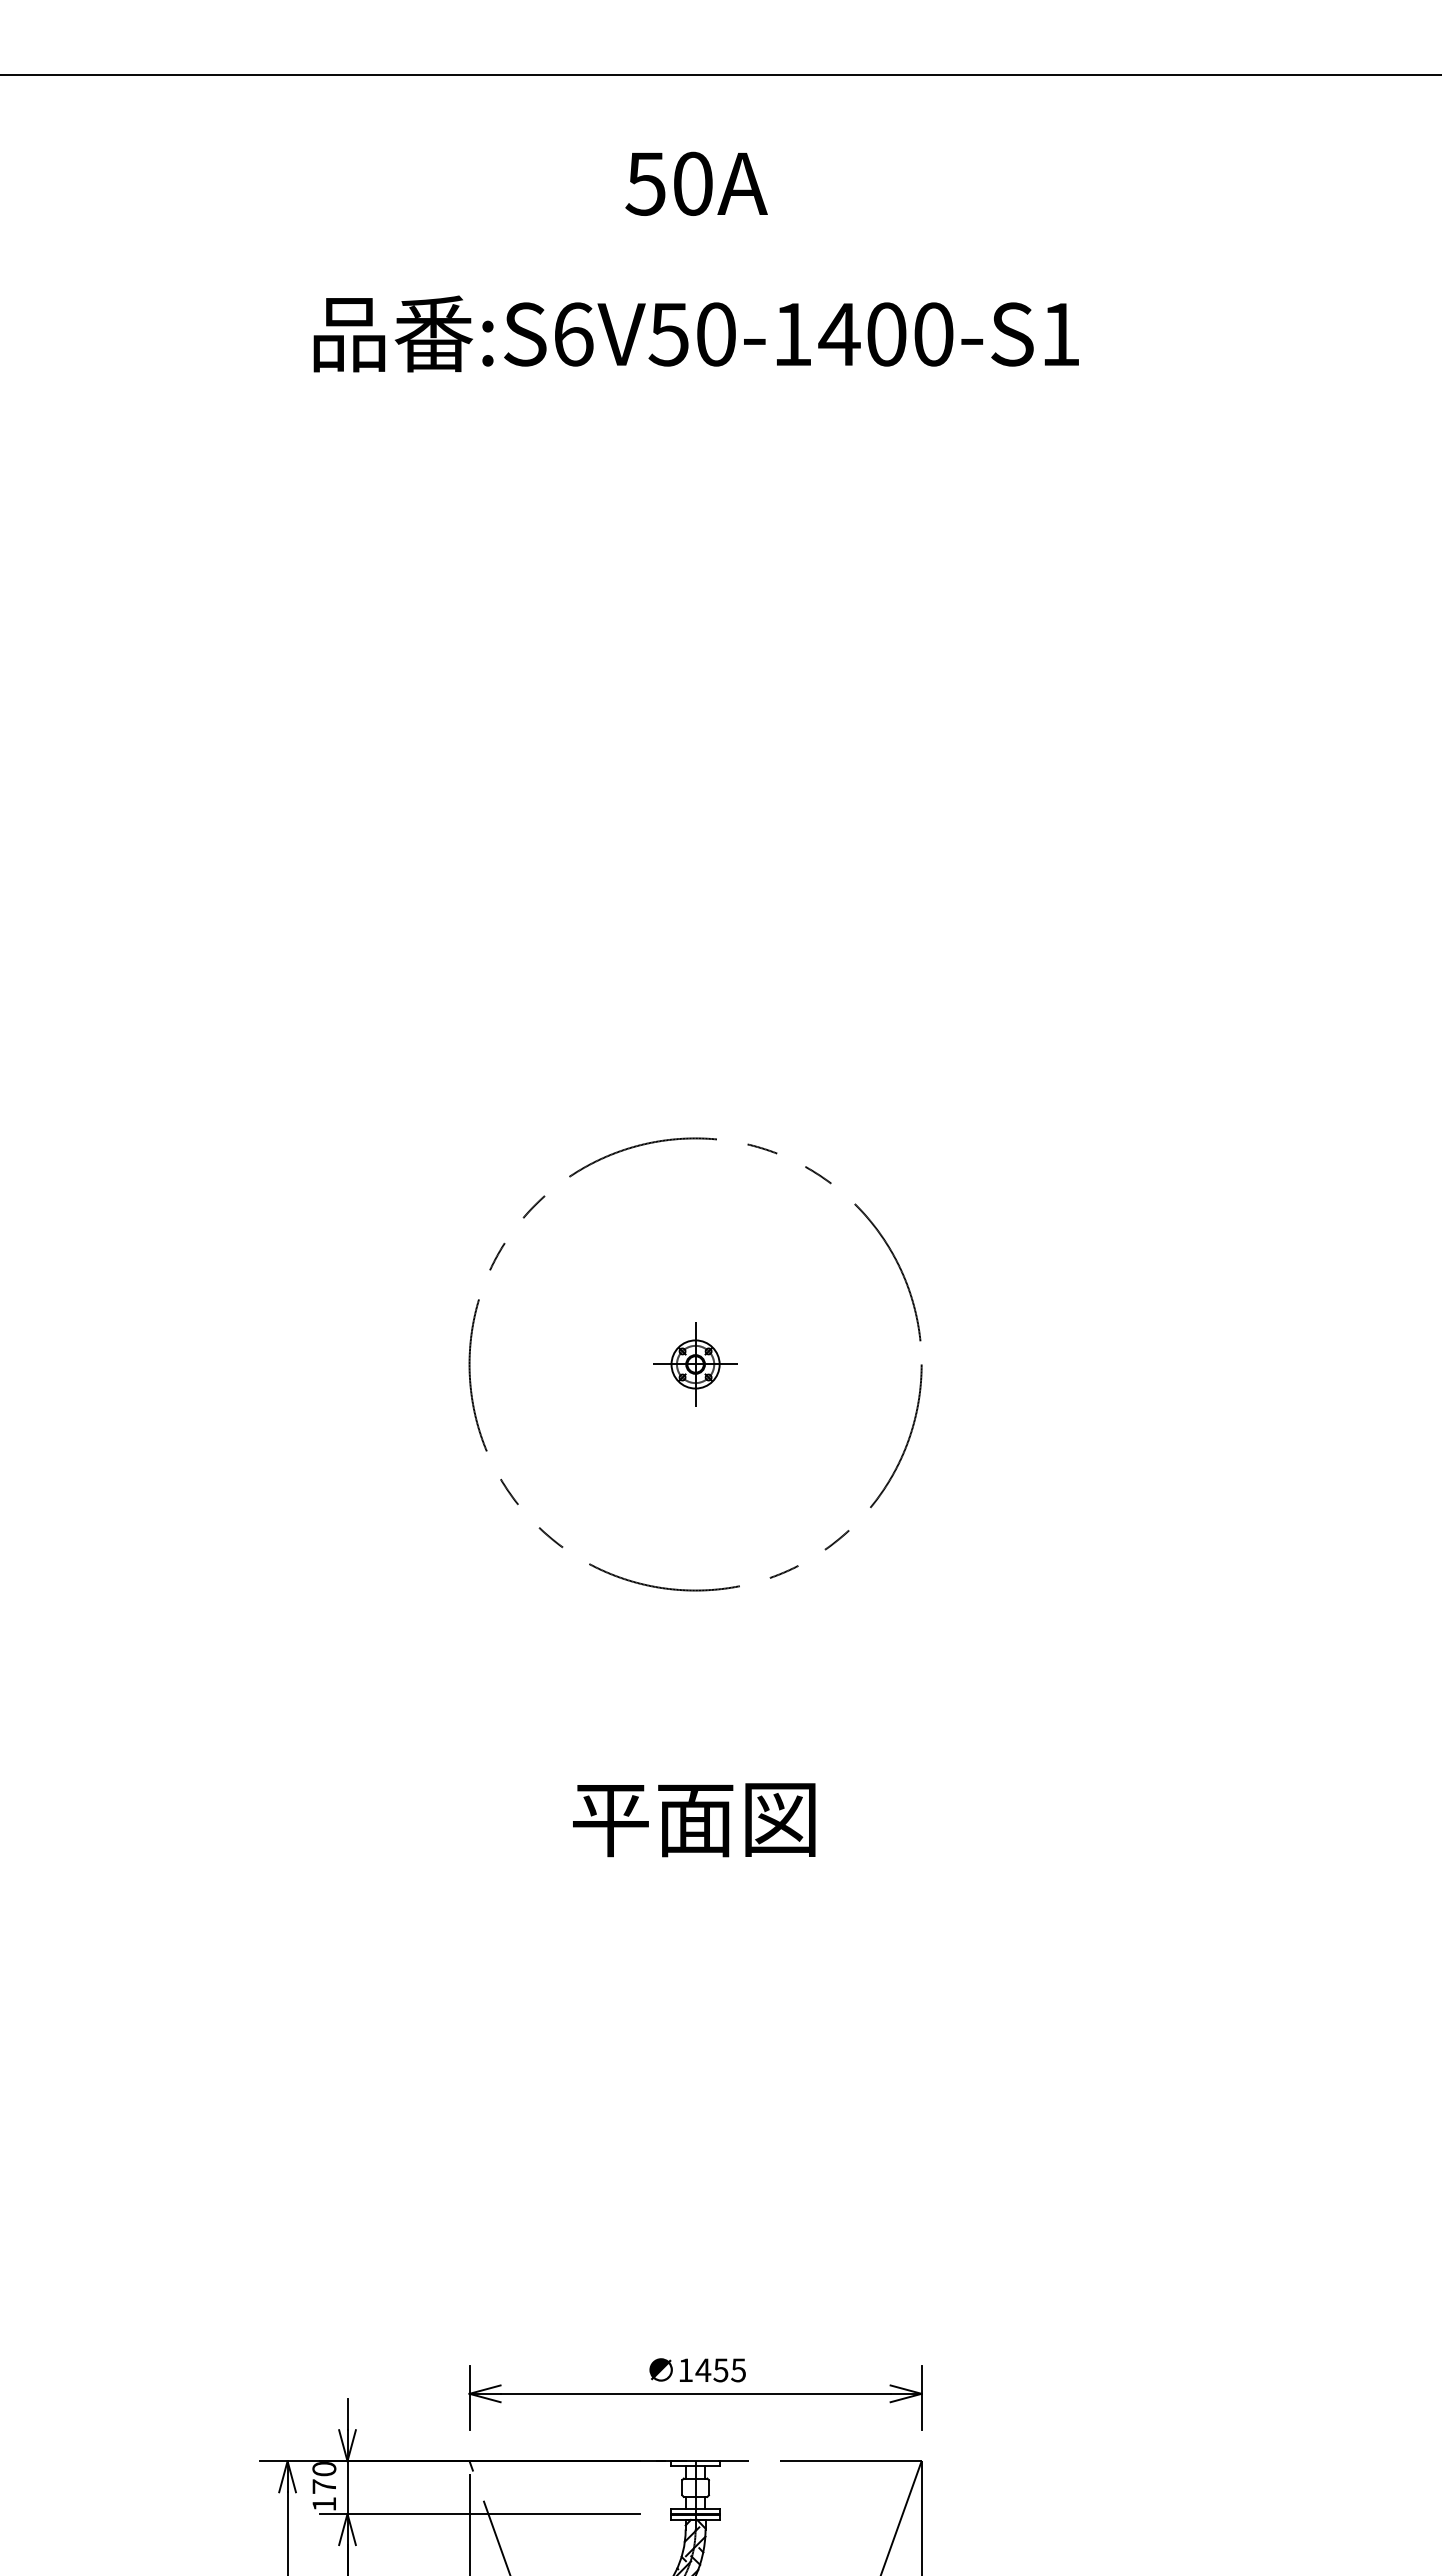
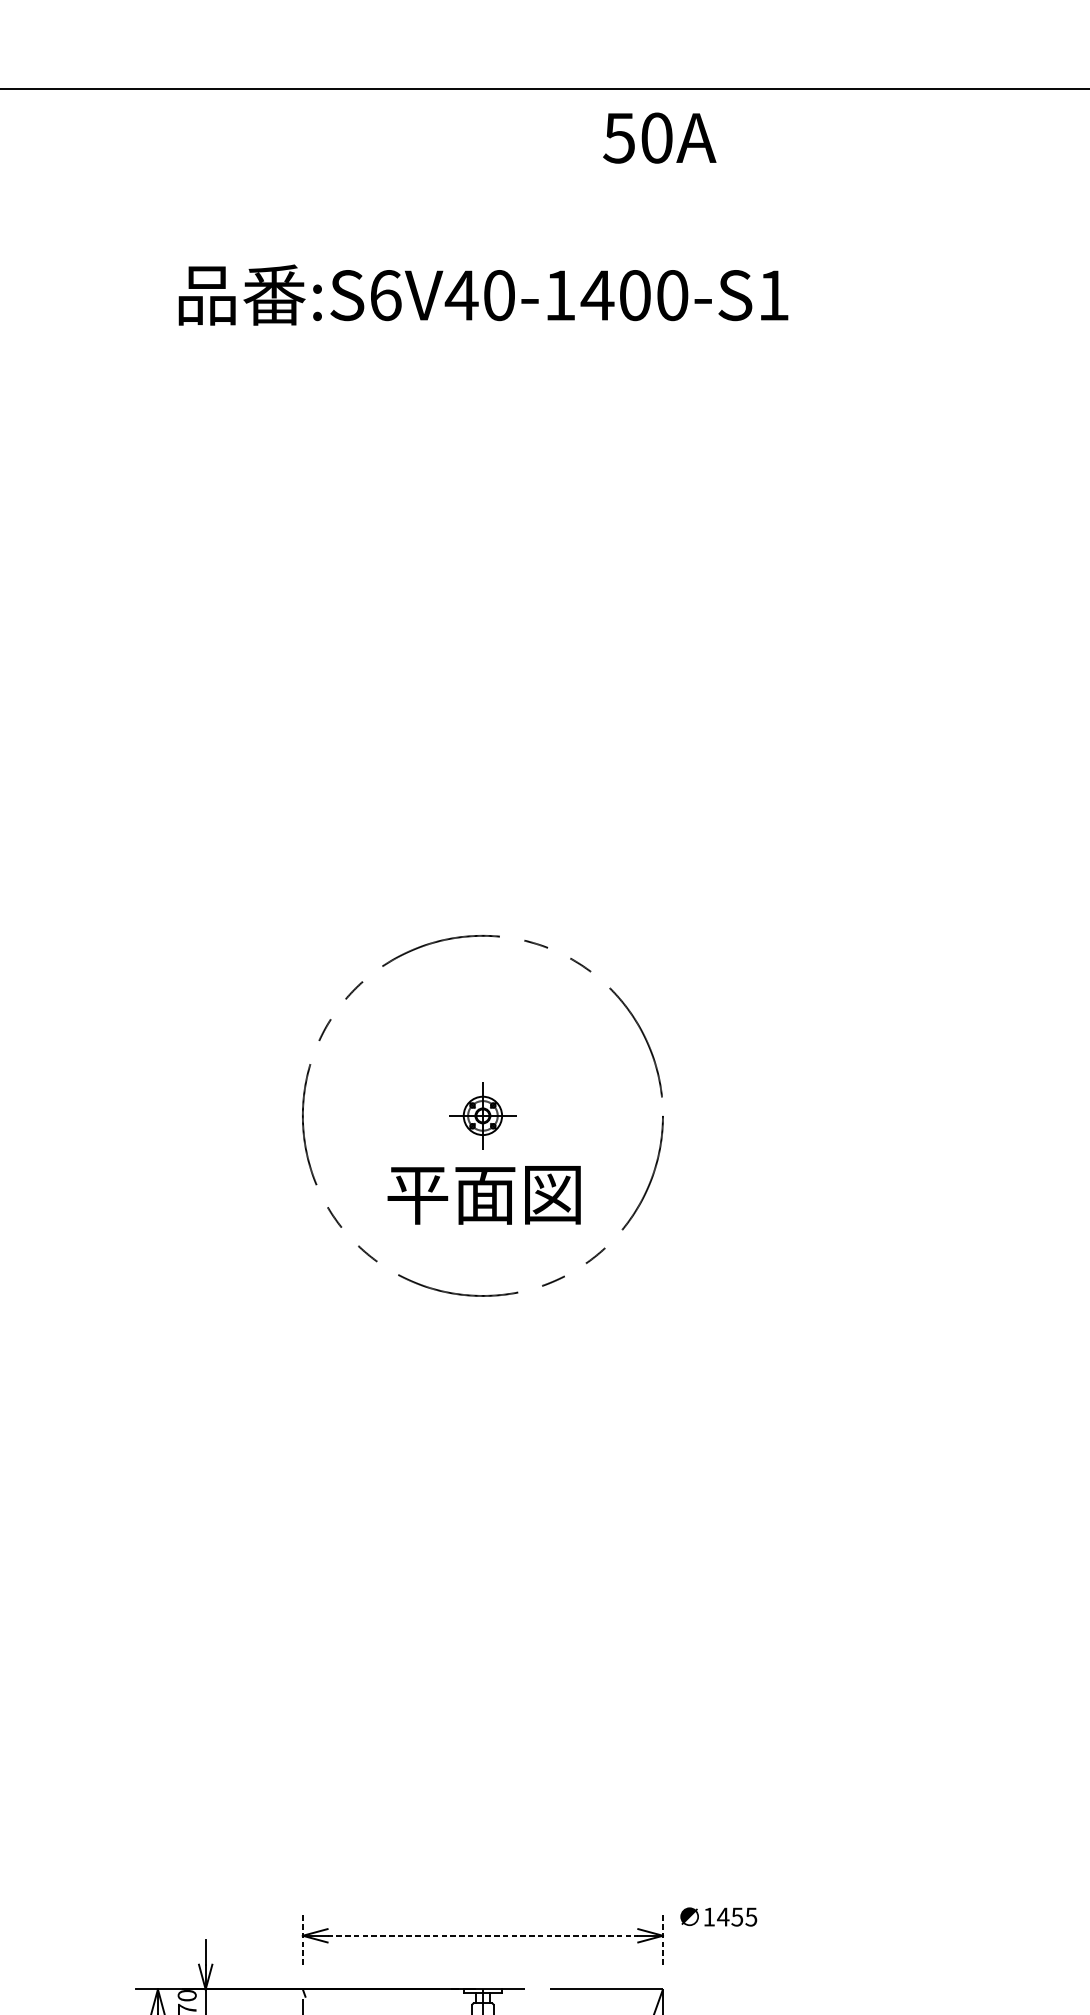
text: (696, 183) -> (659, 137), moved
text: (668, 334) -> (461, 295), :S6V50-1400-S1 -> :S6V40-1400-S1
text: (694, 1820) -> (484, 1195), moved
text: (697, 2370) -> (718, 1917), moved
line: (696, 2393) -> (483, 1935), solid -> dashed
line: (469, 2397) -> (302, 1938), solid -> dashed
line: (921, 2397) -> (662, 1938), solid -> dashed

